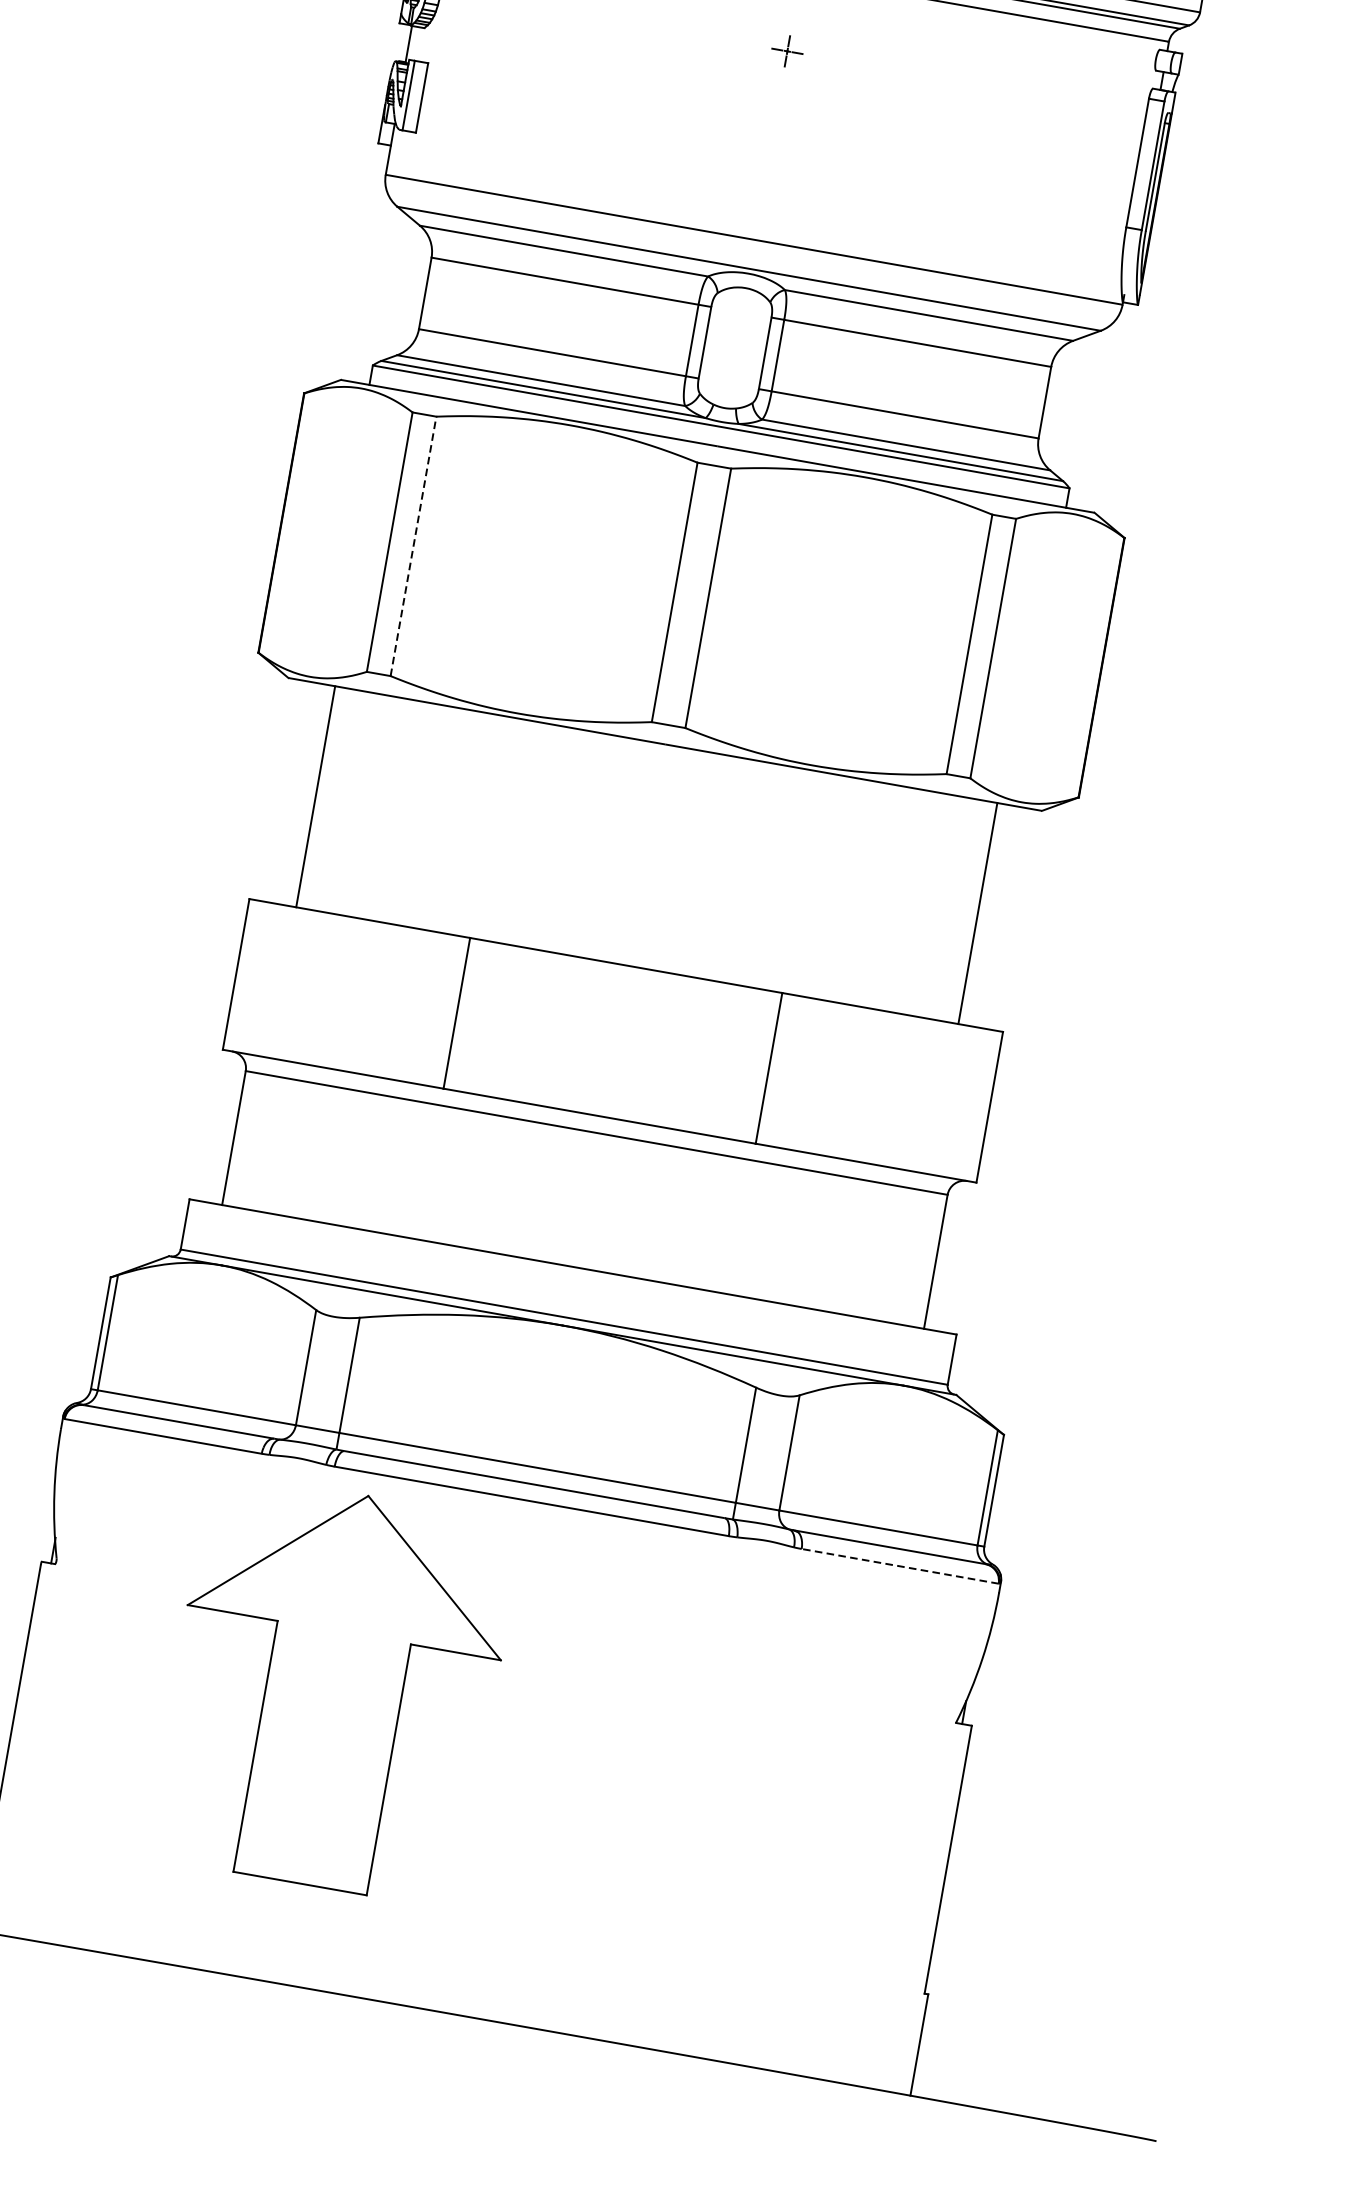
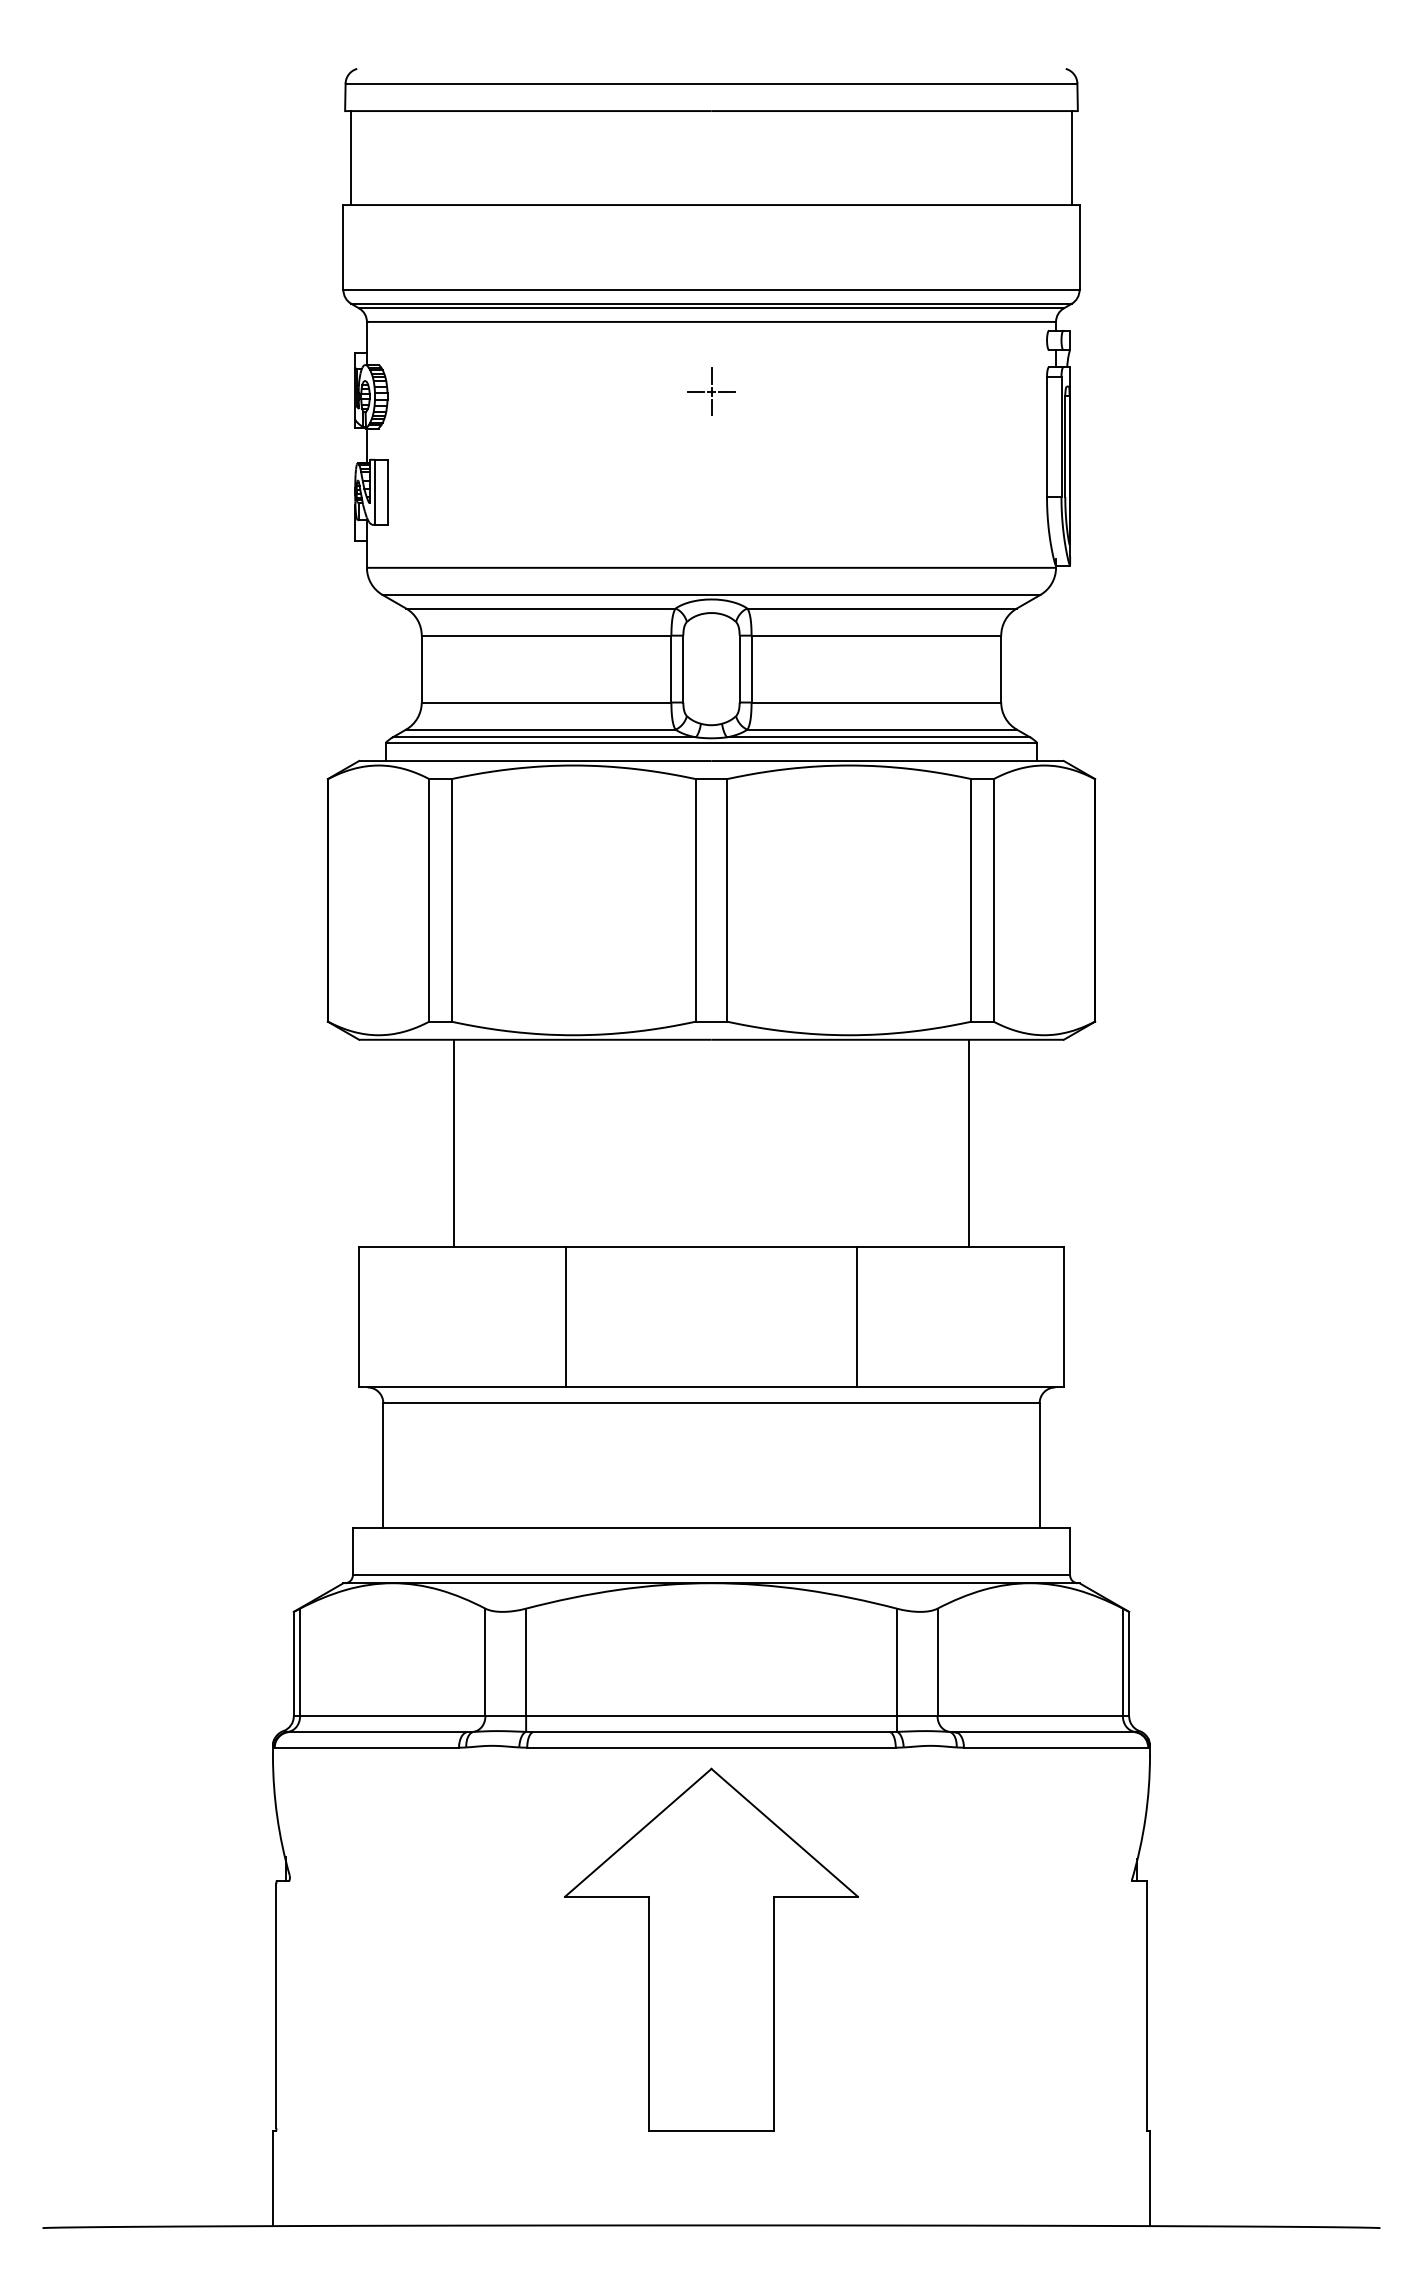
part: (787, 51) -> (711, 391), size x1.67
line: (413, 545) -> (451, 899), dashed -> solid
line: (315, 796) -> (453, 1142), moved
line: (978, 912) -> (969, 1142), moved
line: (899, 1566) -> (1055, 1747), dashed -> solid
part: (334, 1689) -> (711, 1949), moved

